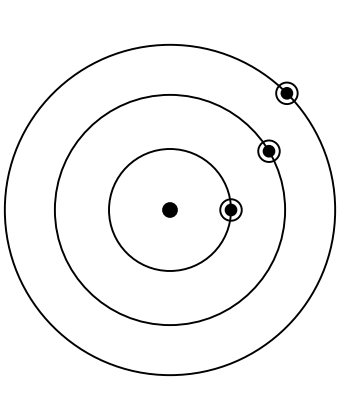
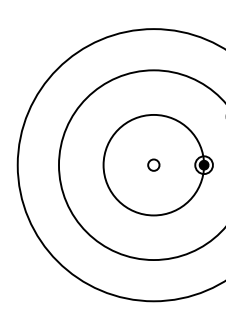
fill: (169, 209) -> (153, 164), removed

